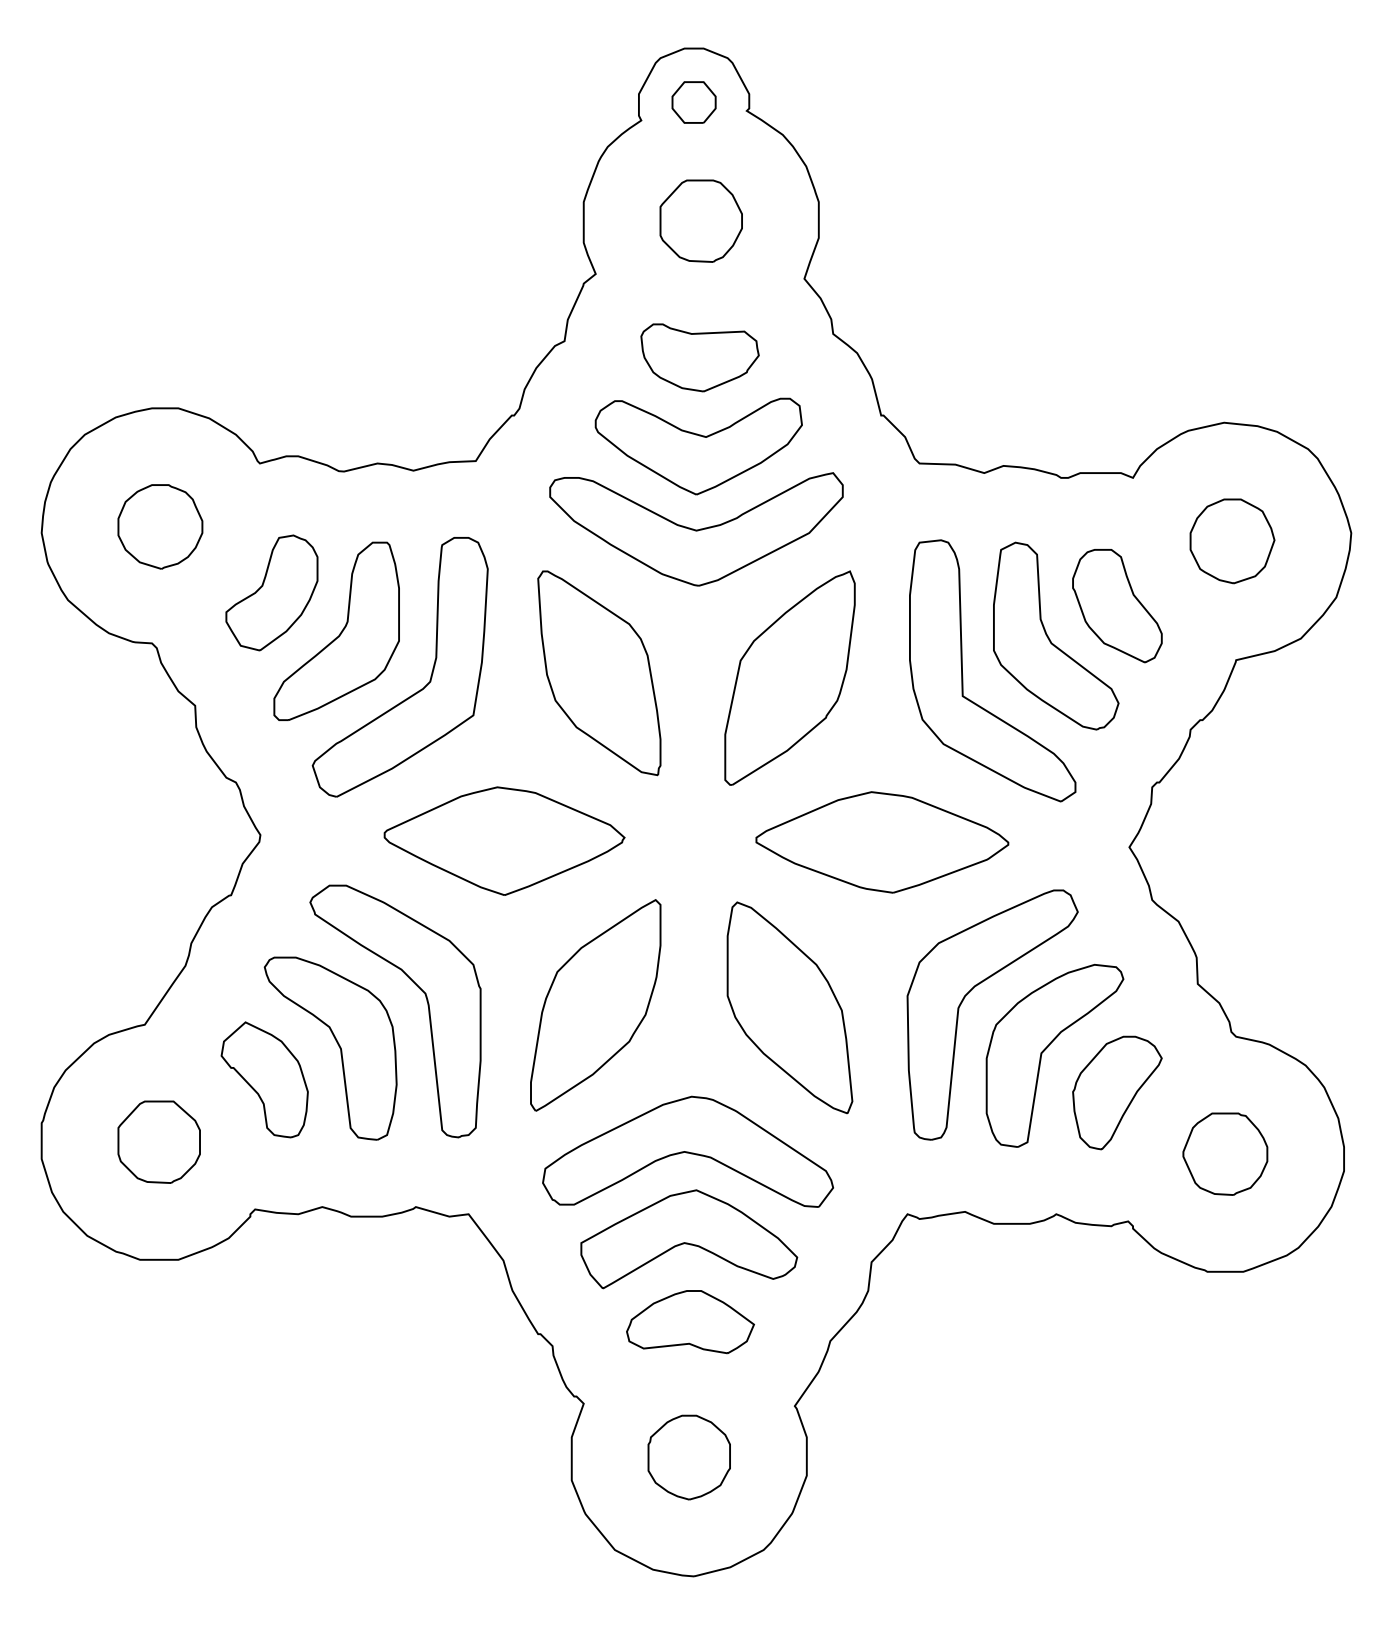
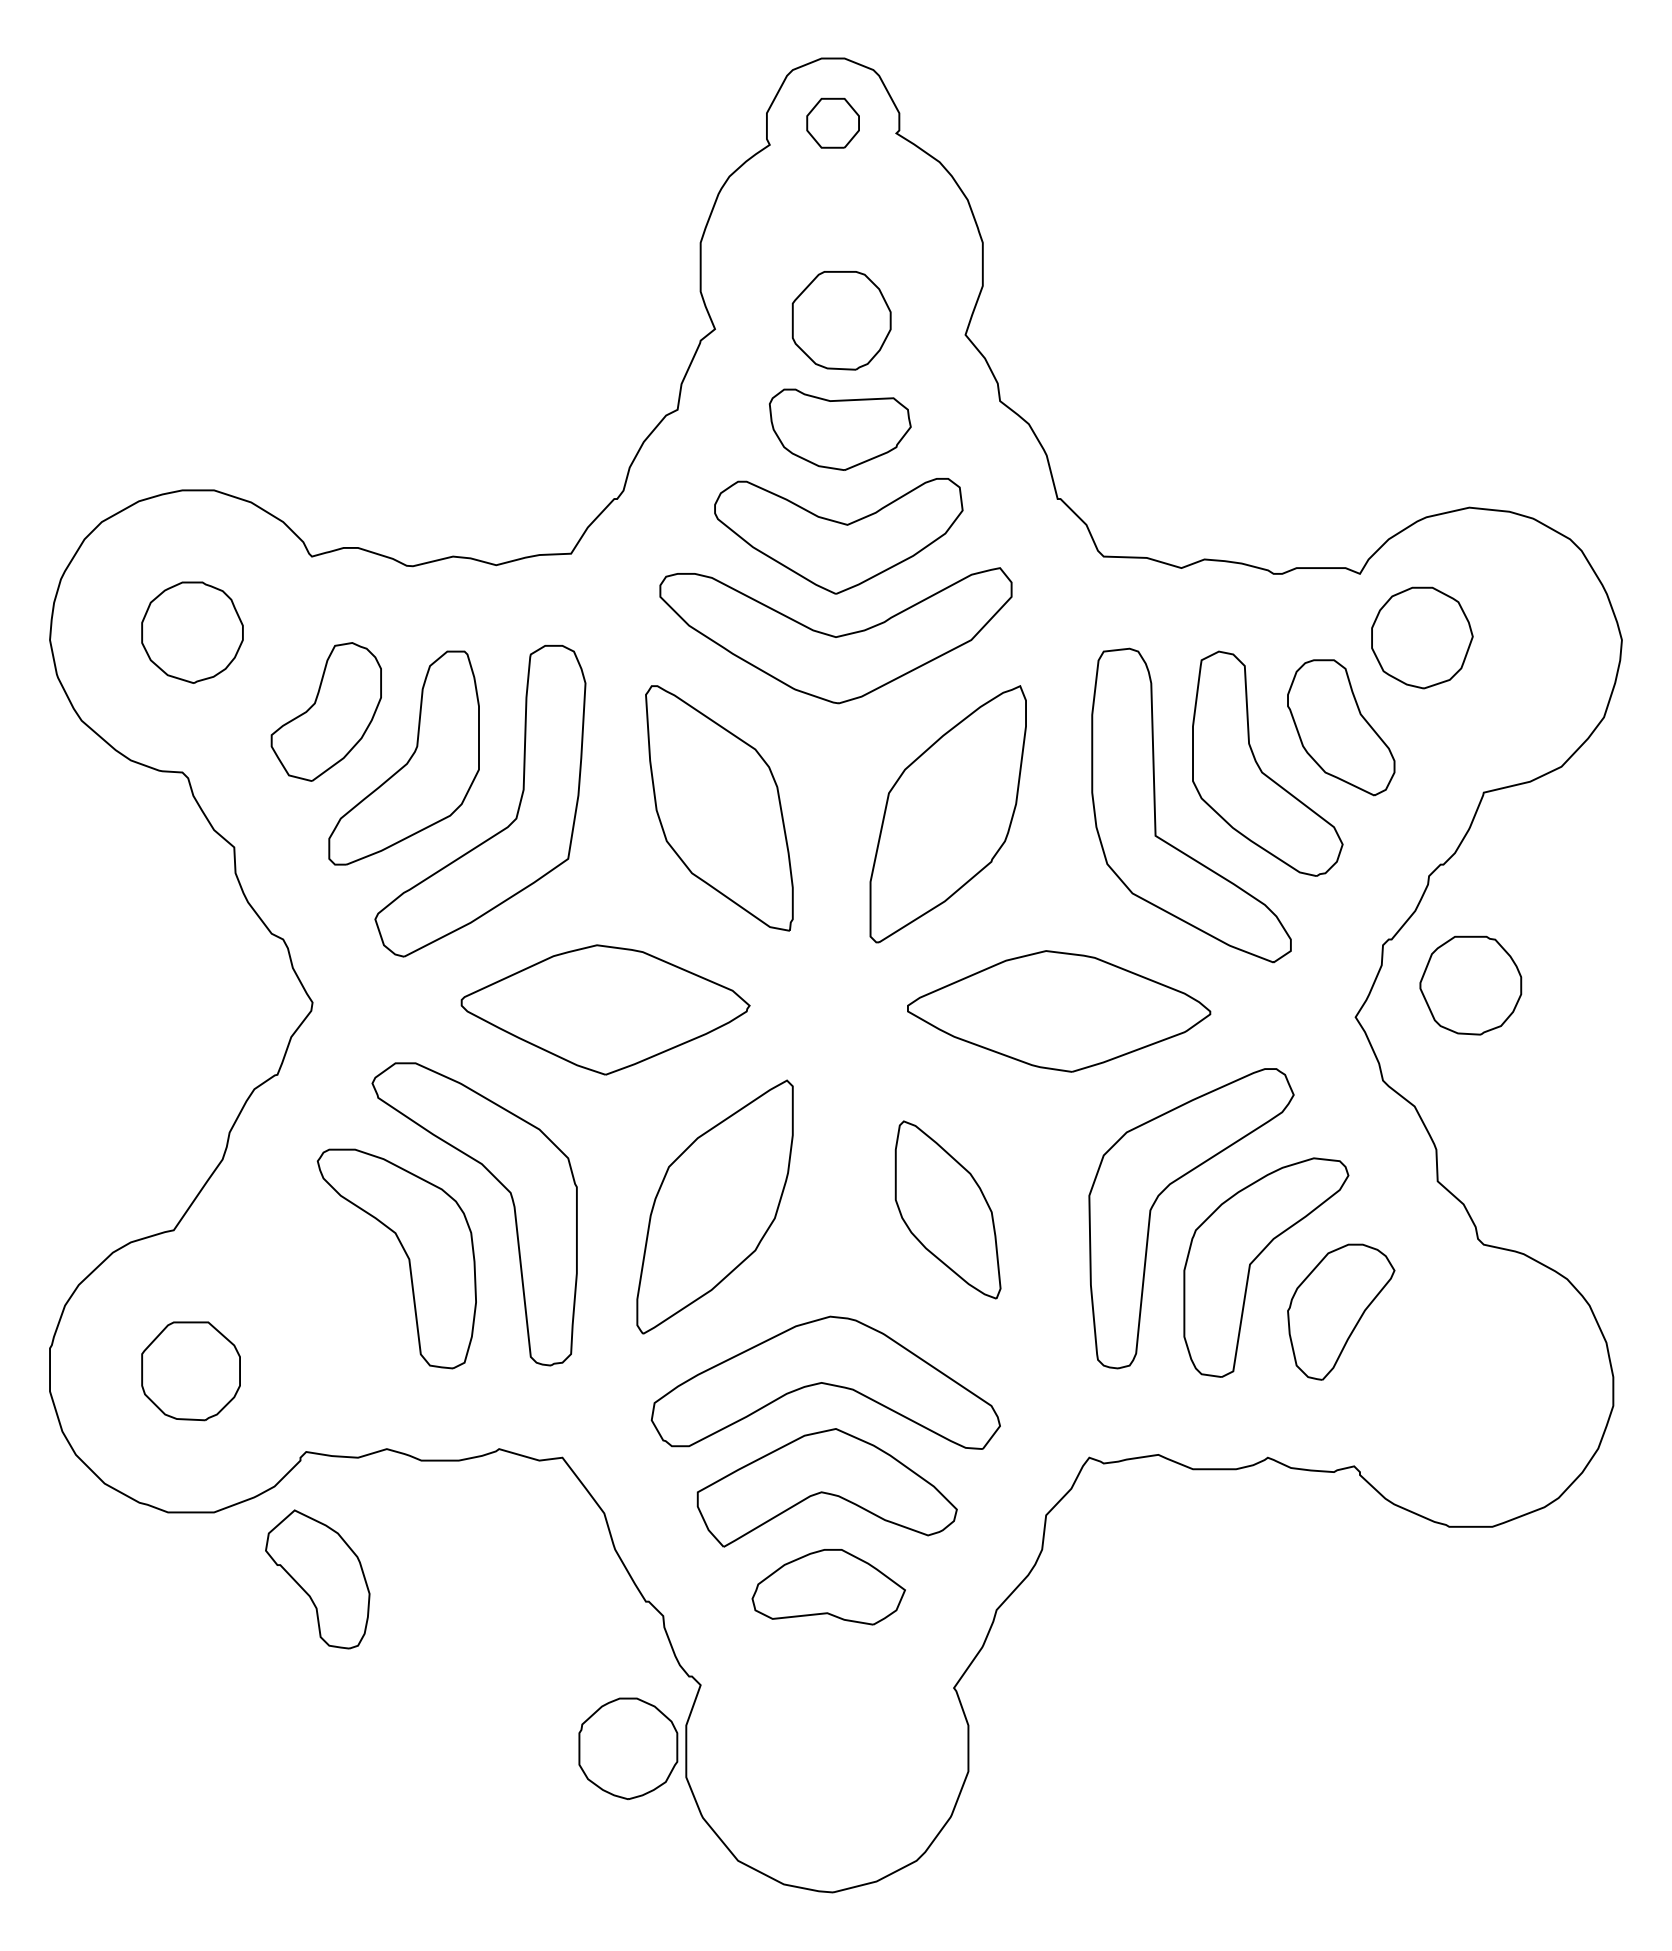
part: (701, 220) -> (841, 320), moved
part: (1232, 540) -> (1422, 637), moved
part: (789, 1007) -> (947, 1209), size x0.7
part: (264, 1079) -> (317, 1579), moved
part: (1225, 1154) -> (1470, 985), moved
part: (689, 1457) -> (628, 1748), moved

